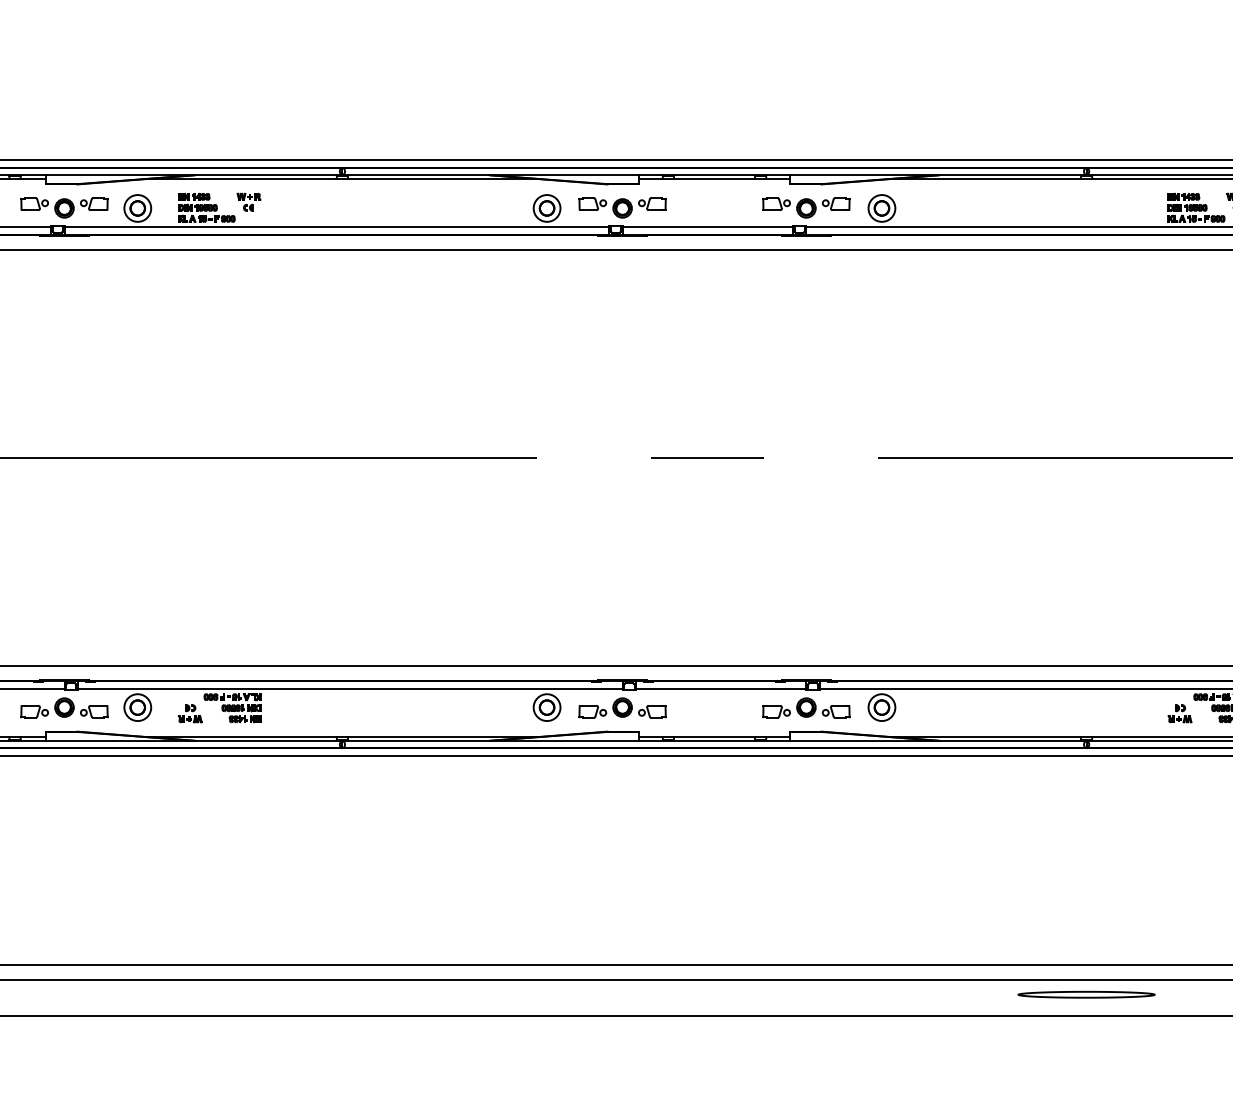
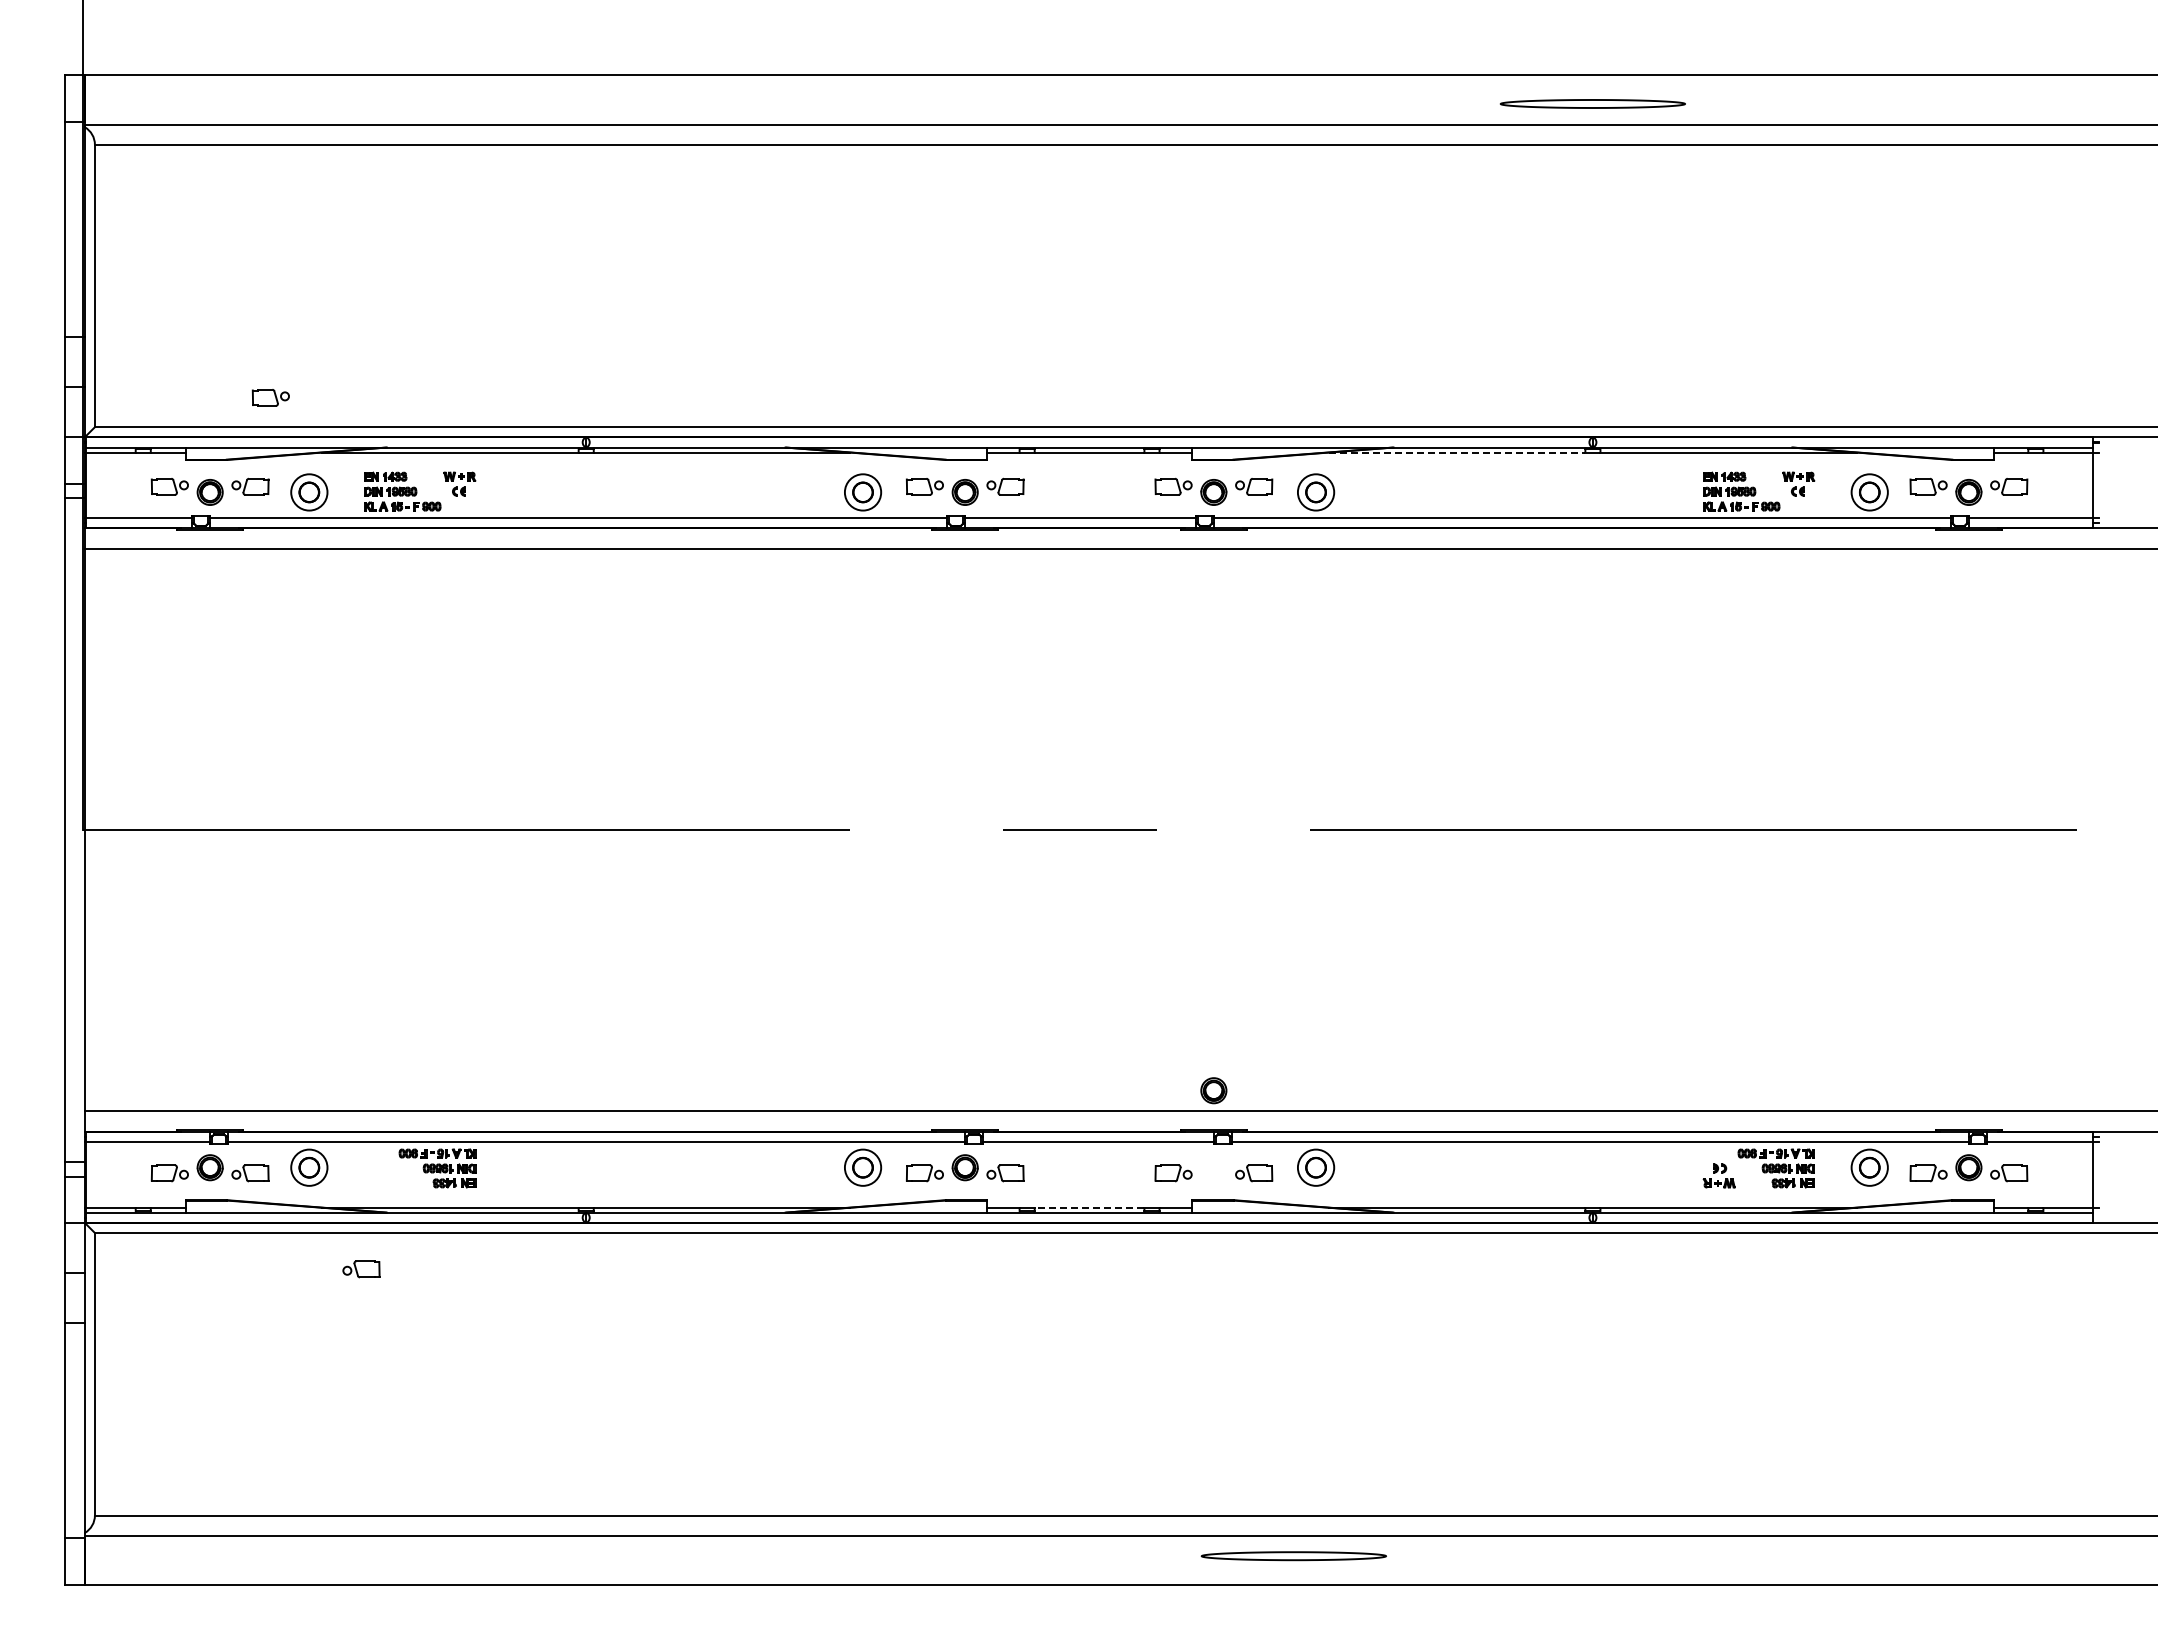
part: (109, 138) -> (270, 397), added
line: (986, 178) -> (1457, 452), solid -> dashed
part: (806, 707) -> (1213, 1090), moved
part: (189, 713) -> (379, 1175), removed
line: (714, 737) -> (1089, 1207), solid -> dashed
part: (176, 782) -> (361, 1269), added
part: (1086, 995) -> (1293, 1556), moved

